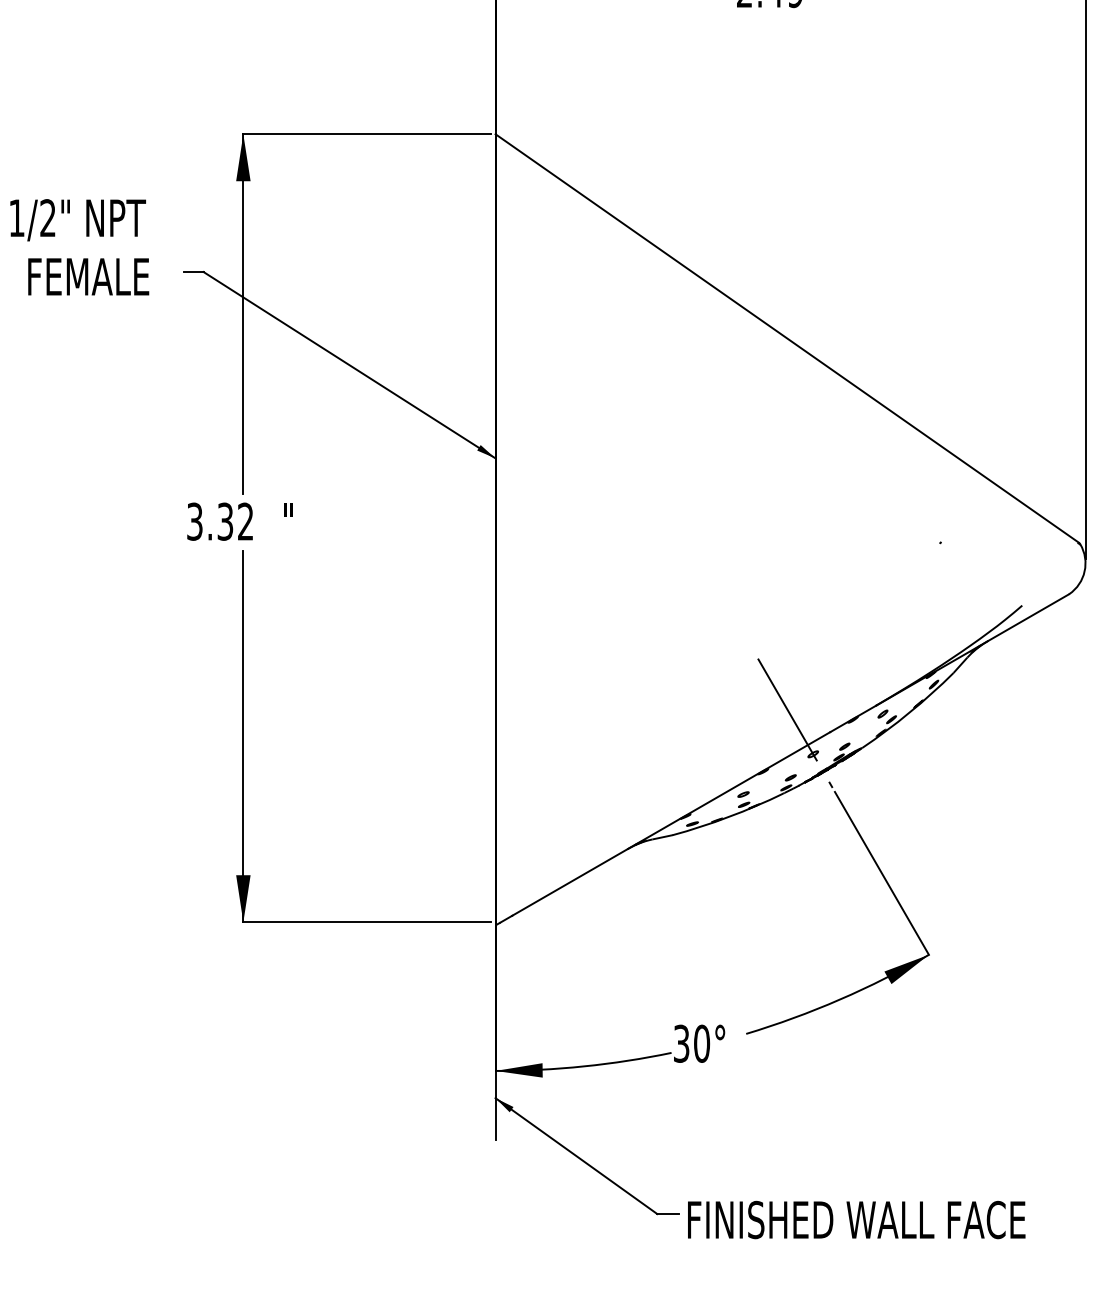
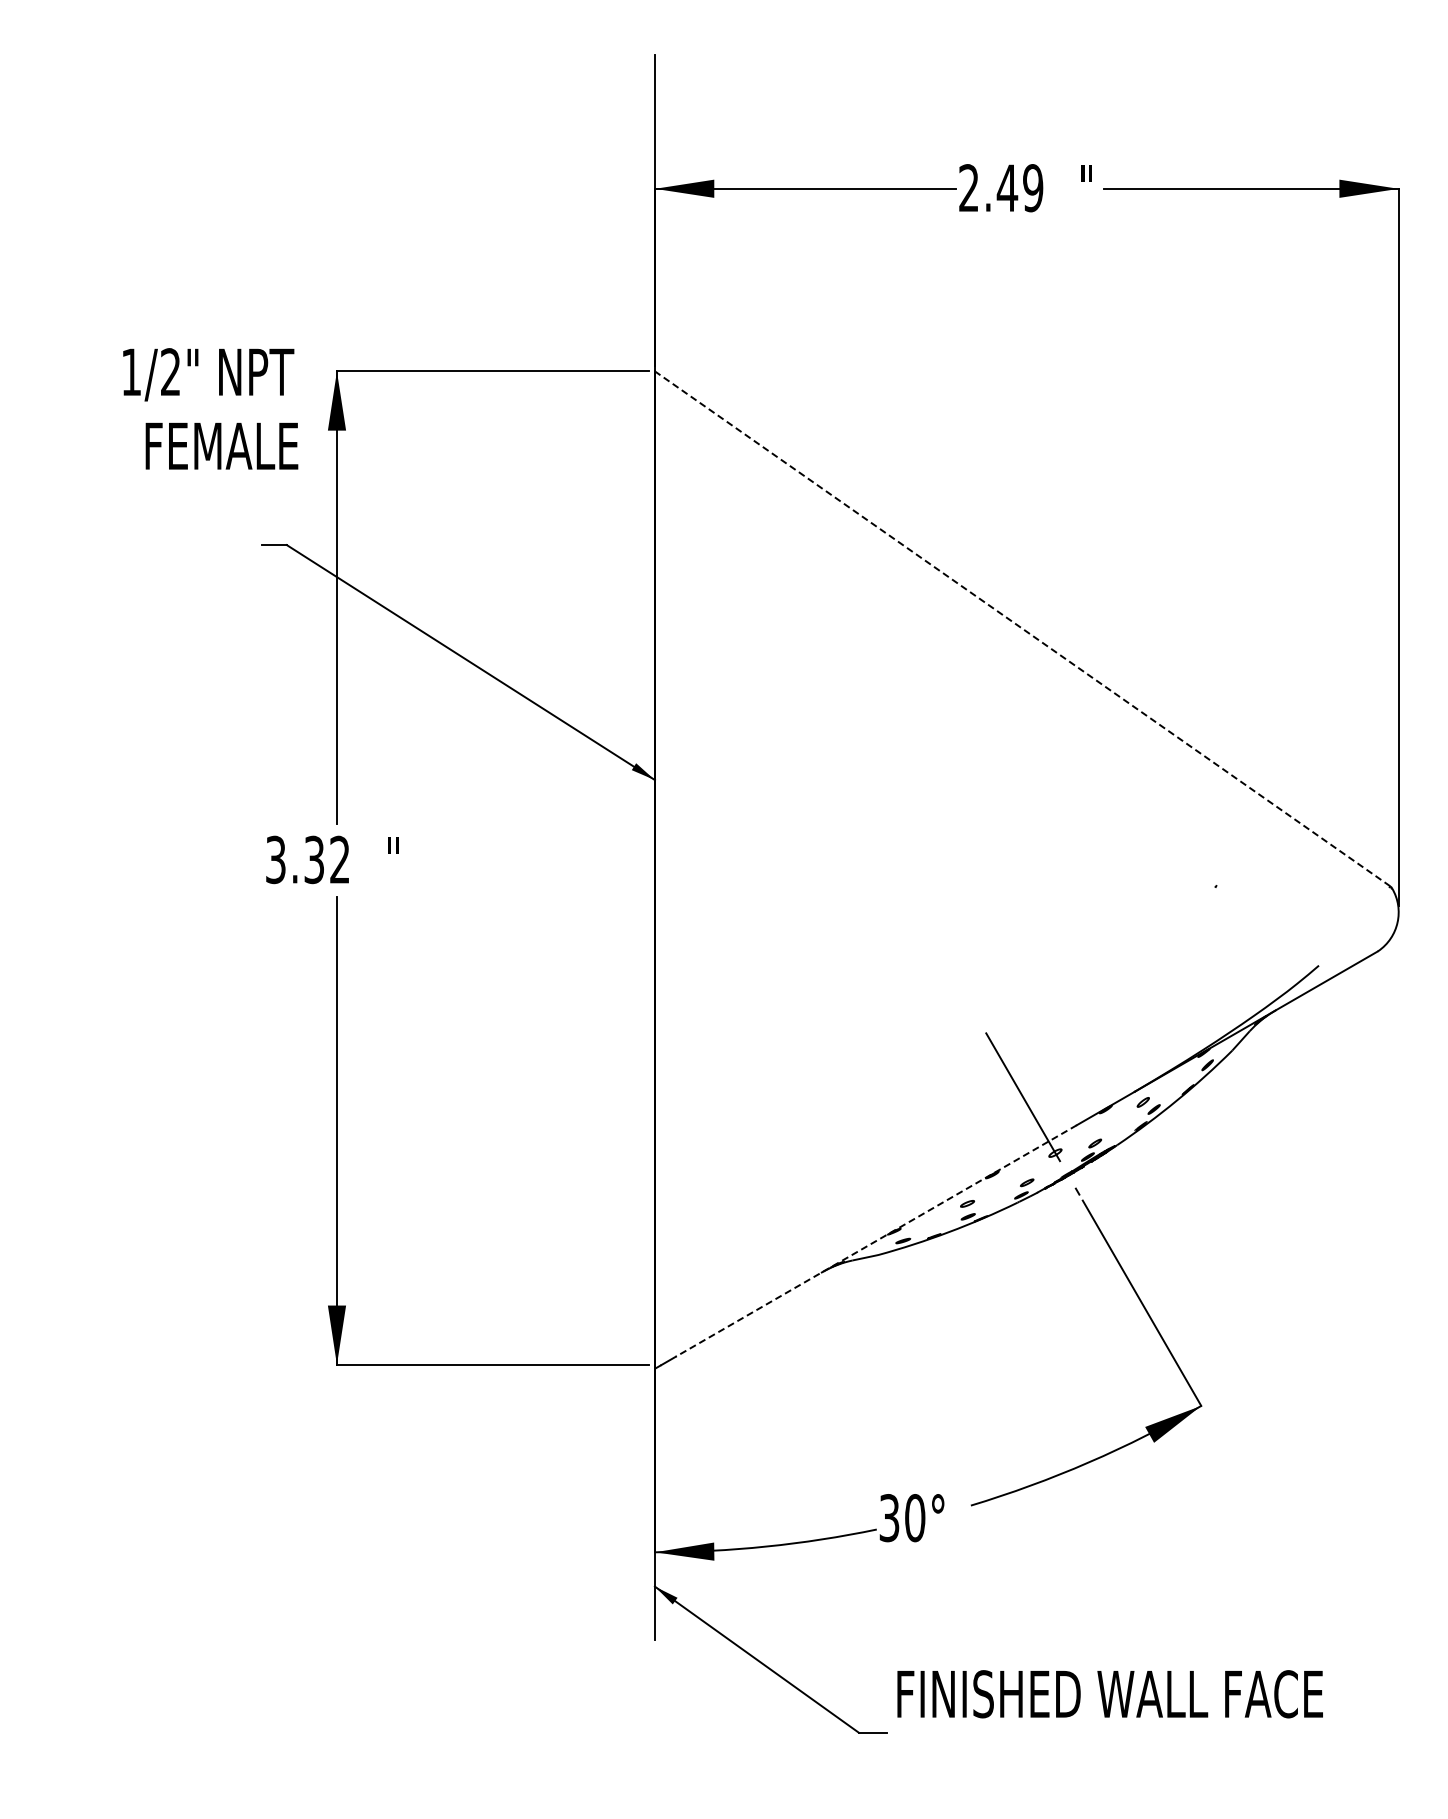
text: (79, 246) -> (210, 408), moved
line: (787, 338) -> (1022, 628), solid -> dashed
line: (670, 824) -> (875, 1241), solid -> dashed
text: (856, 1220) -> (1109, 1694), moved

